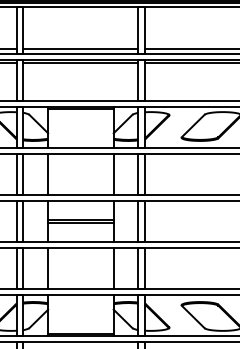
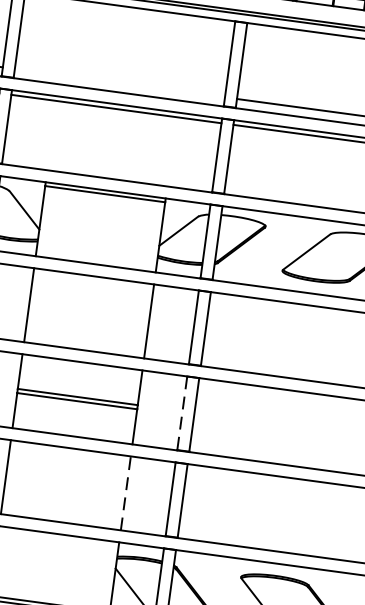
line: (80, 48) -> (119, 82), removed
line: (138, 221) -> (182, 413), solid -> dashed
line: (113, 268) -> (125, 493), solid -> dashed

